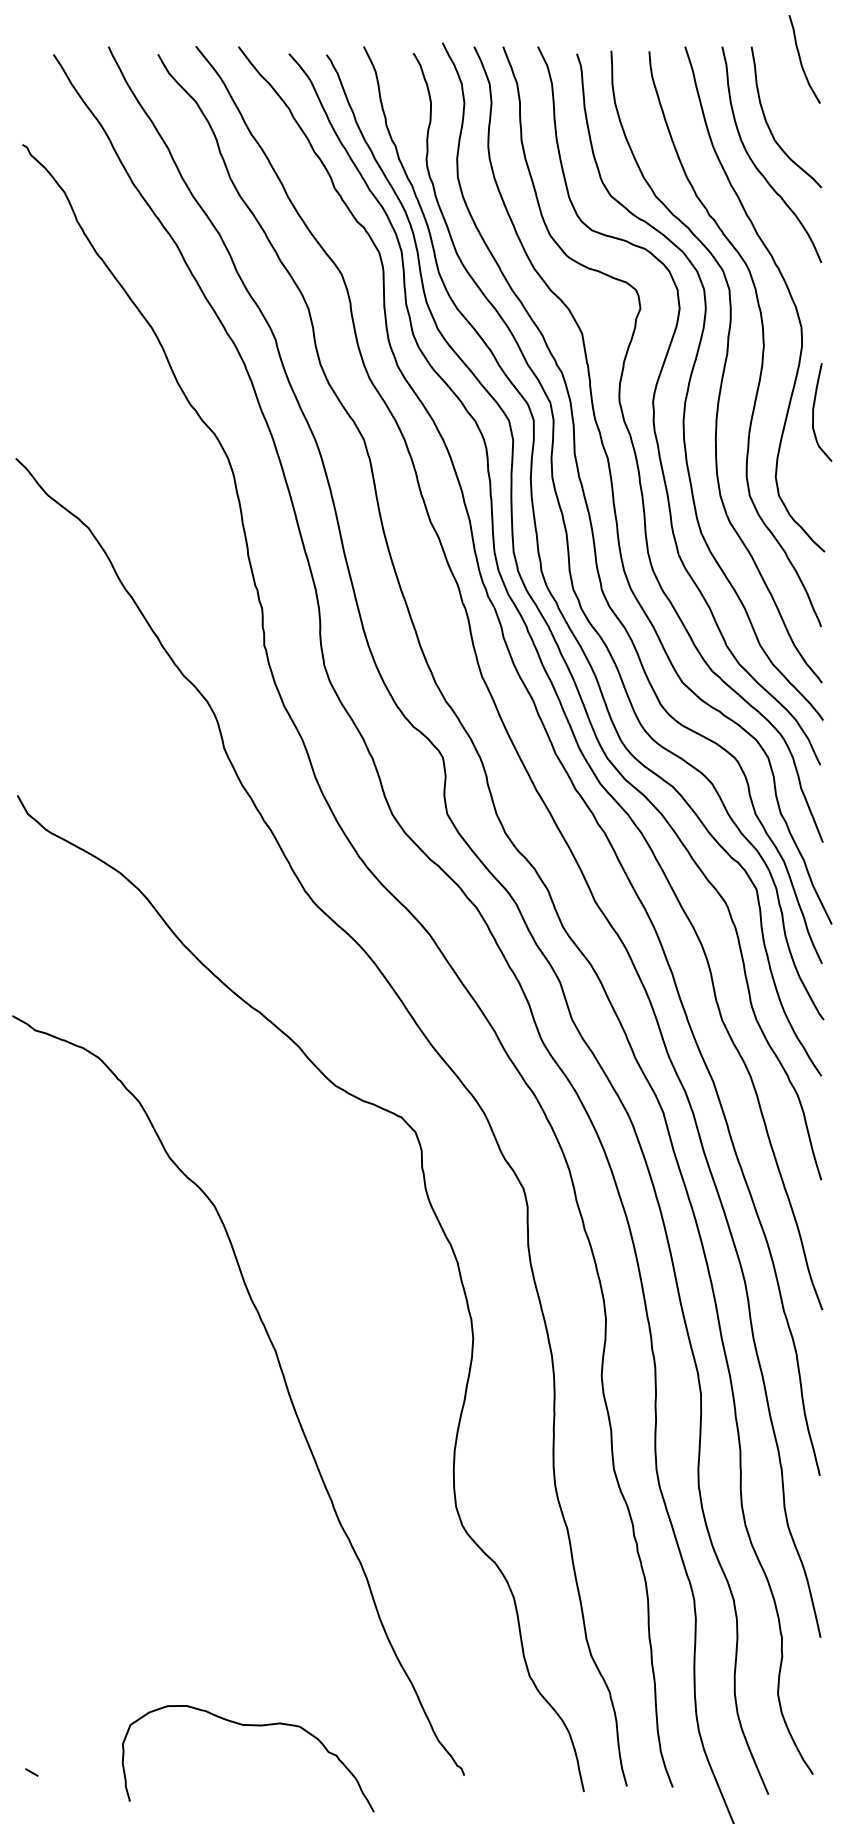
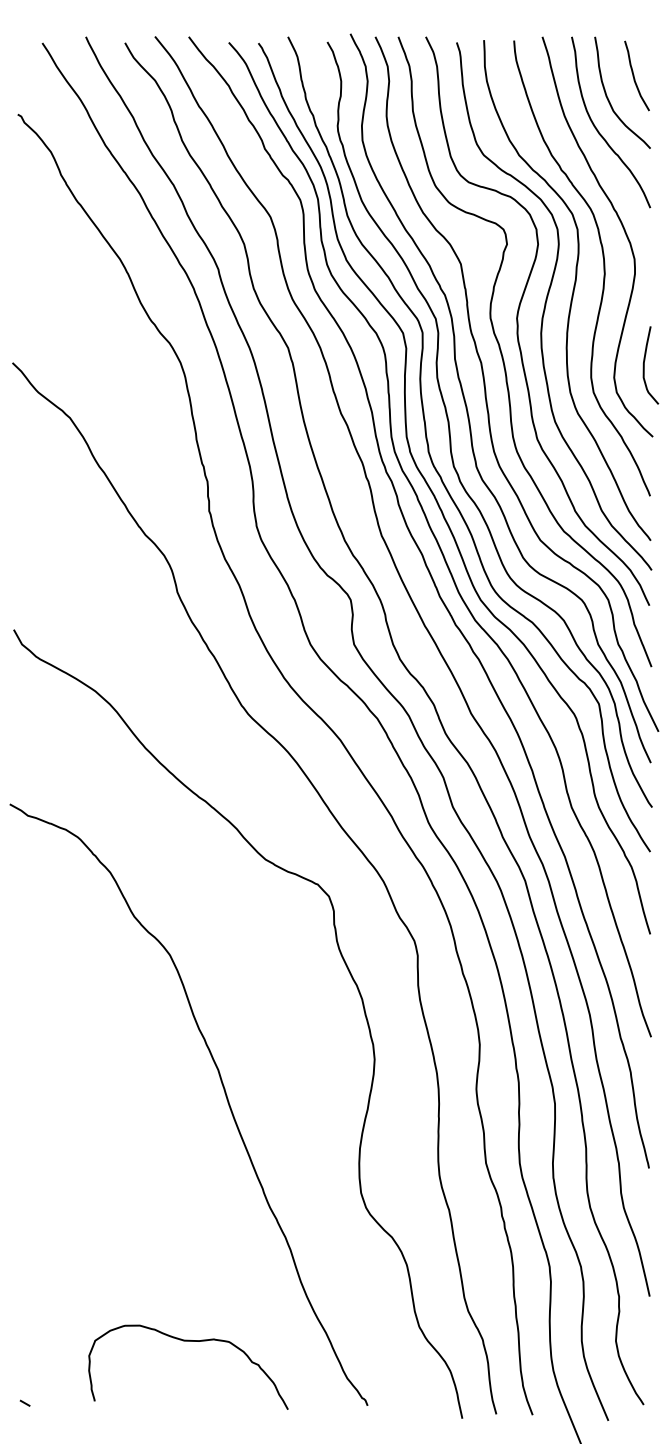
curve: (801, 58) -> (634, 75), moved
curve: (814, 412) -> (644, 365), moved
curve: (248, 1726) -> (188, 1341), moved

